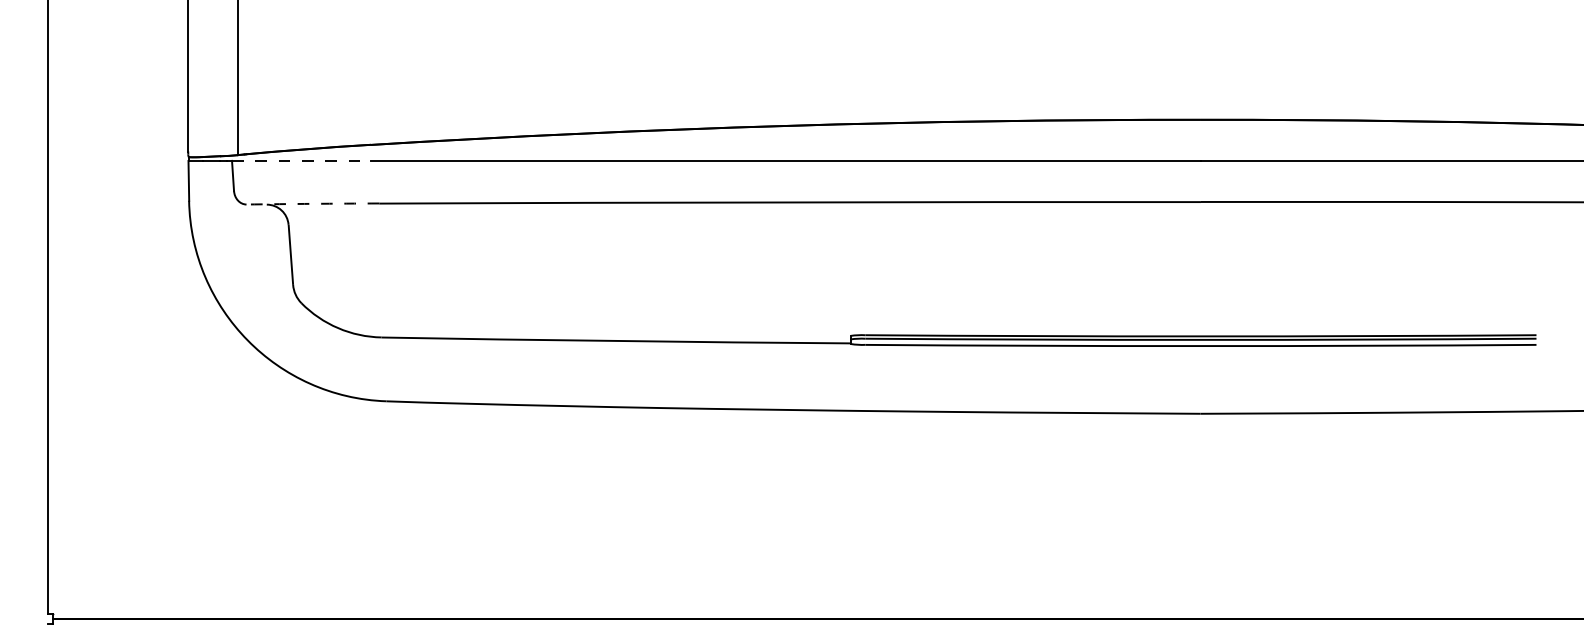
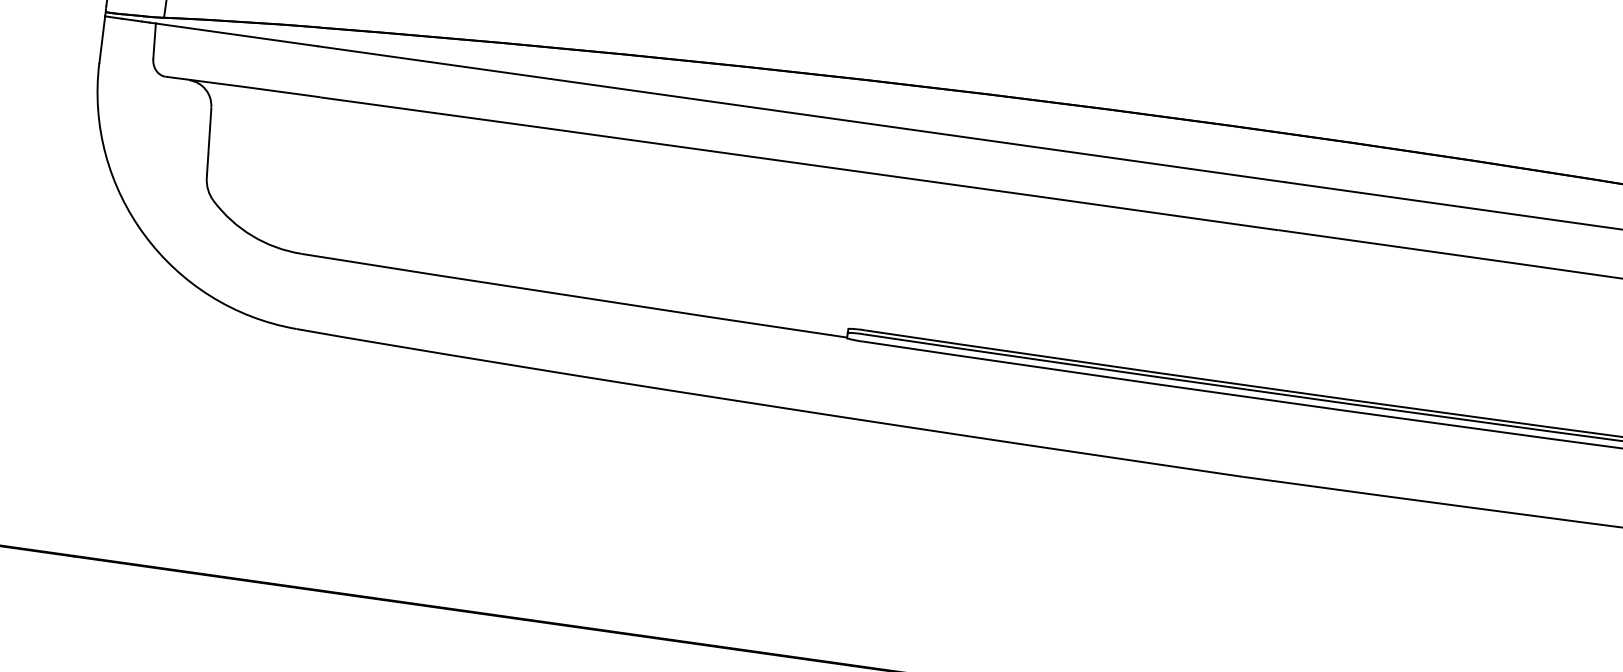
line: (301, 160) -> (236, 34), dashed -> solid
arc: (312, 203) -> (242, 86), dashed -> solid

